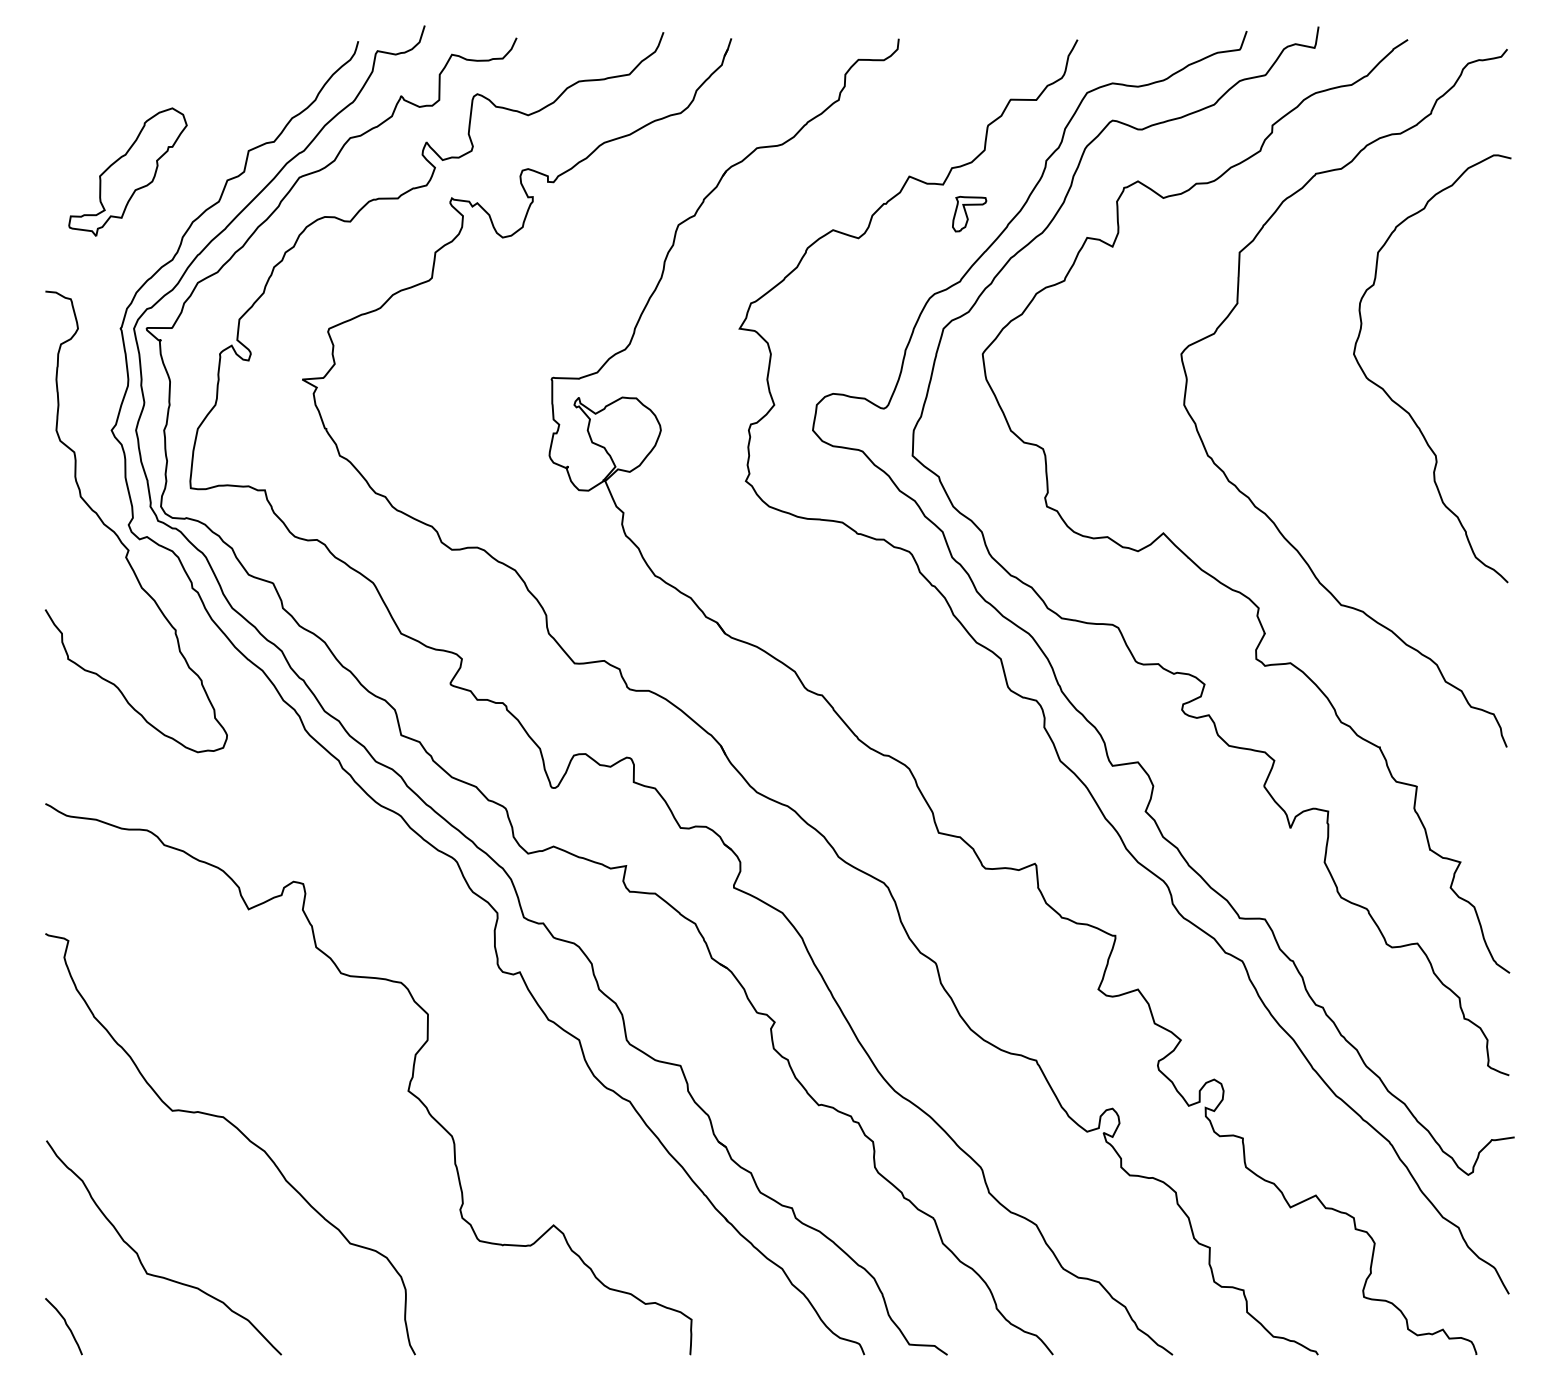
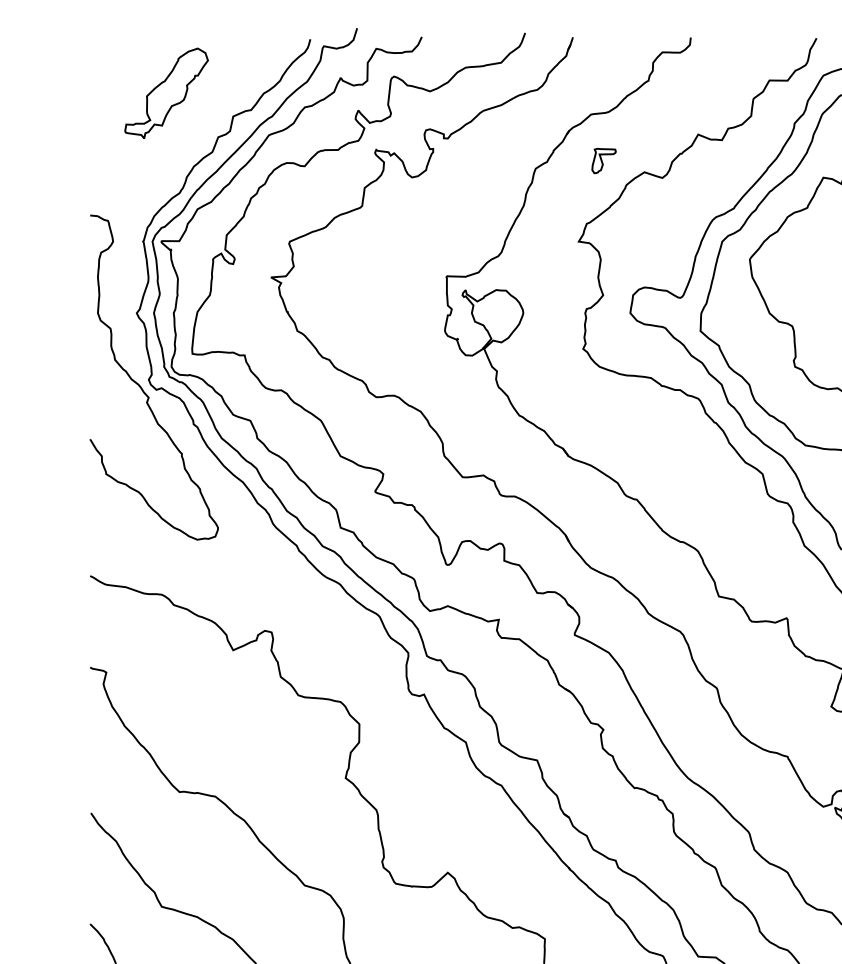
part: (127, 171) -> (166, 92), moved
part: (969, 213) -> (604, 160), moved

